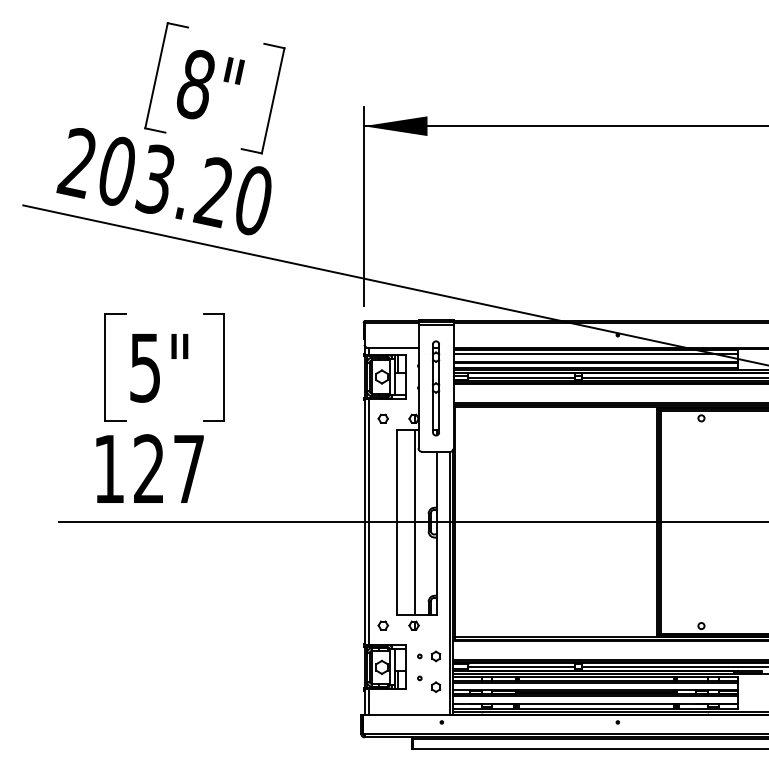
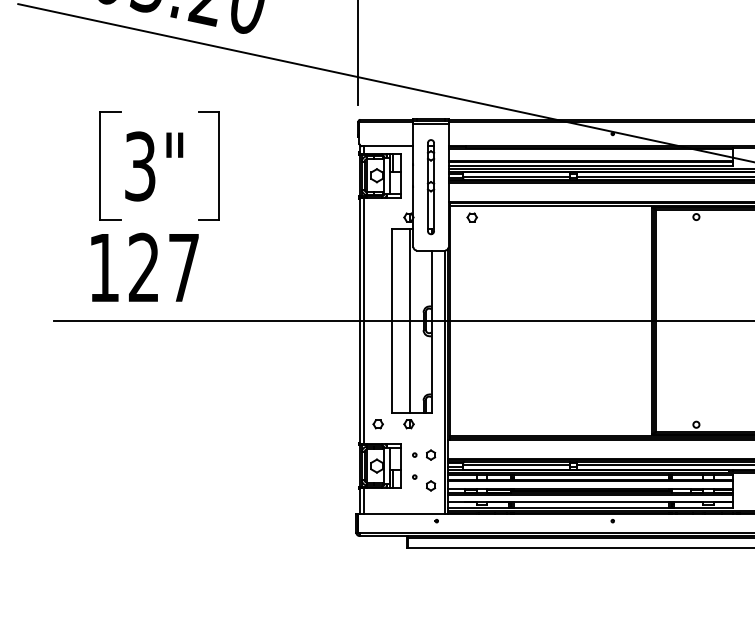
line: (595, 354) -> (590, 153), removed
text: (145, 367) -> (140, 166), 5" -> 3"
part: (382, 418) -> (471, 217), moved

